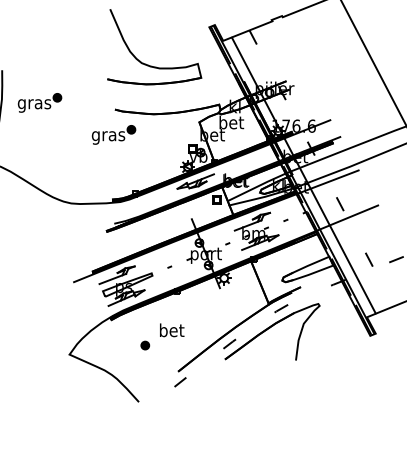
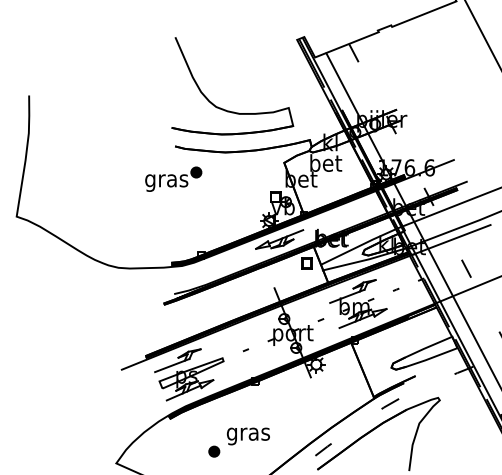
part: (148, 64) -> (224, 108), moved
part: (39, 102) -> (77, 137), removed
text: (171, 331) -> (248, 433), bet -> gras

